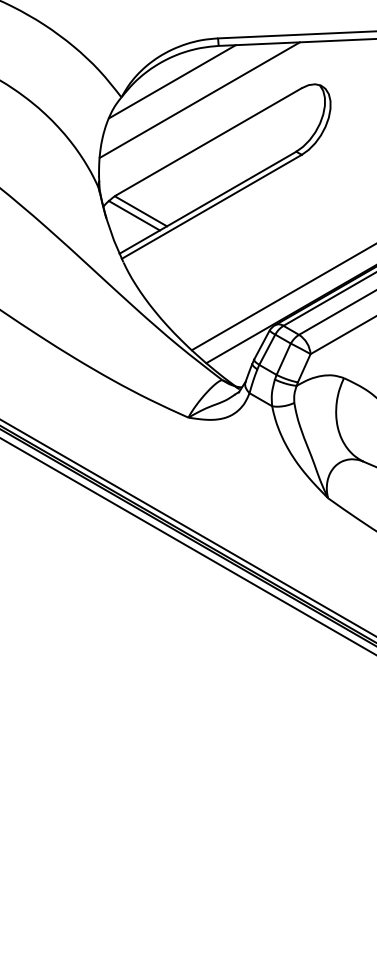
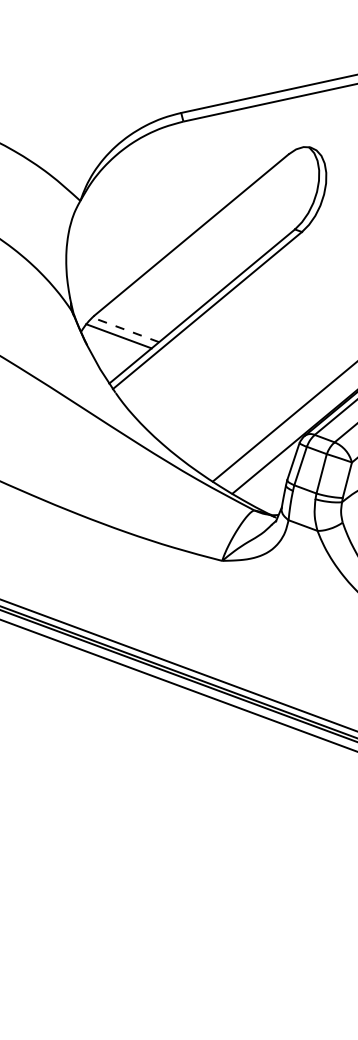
line: (172, 81) -> (136, 172), removed
line: (199, 99) -> (171, 187), removed
line: (140, 211) -> (125, 330), solid -> dashed

